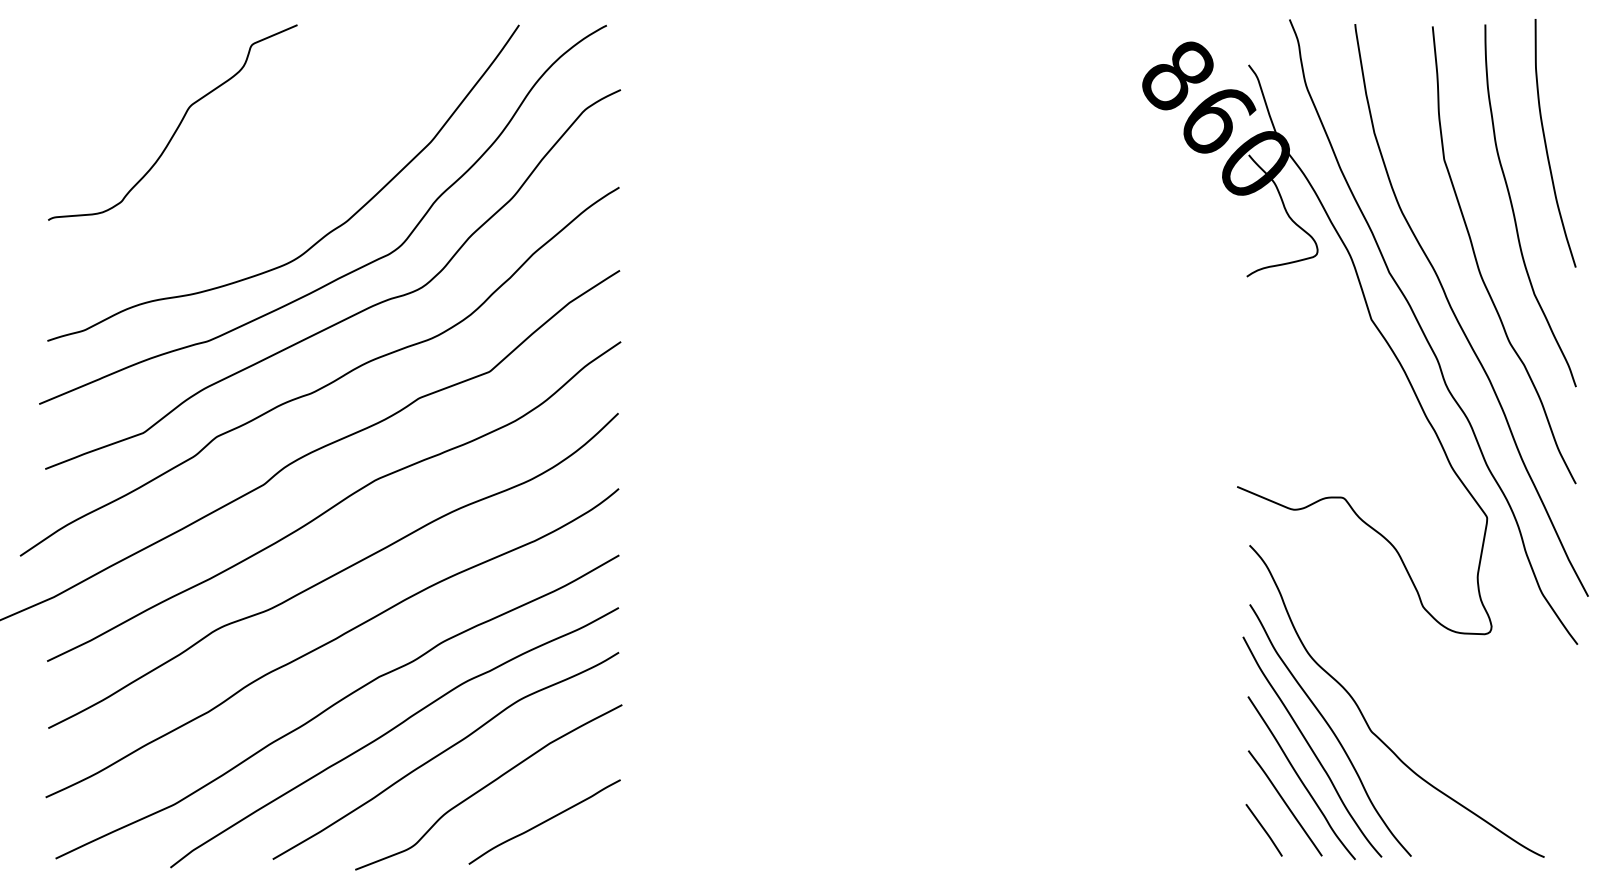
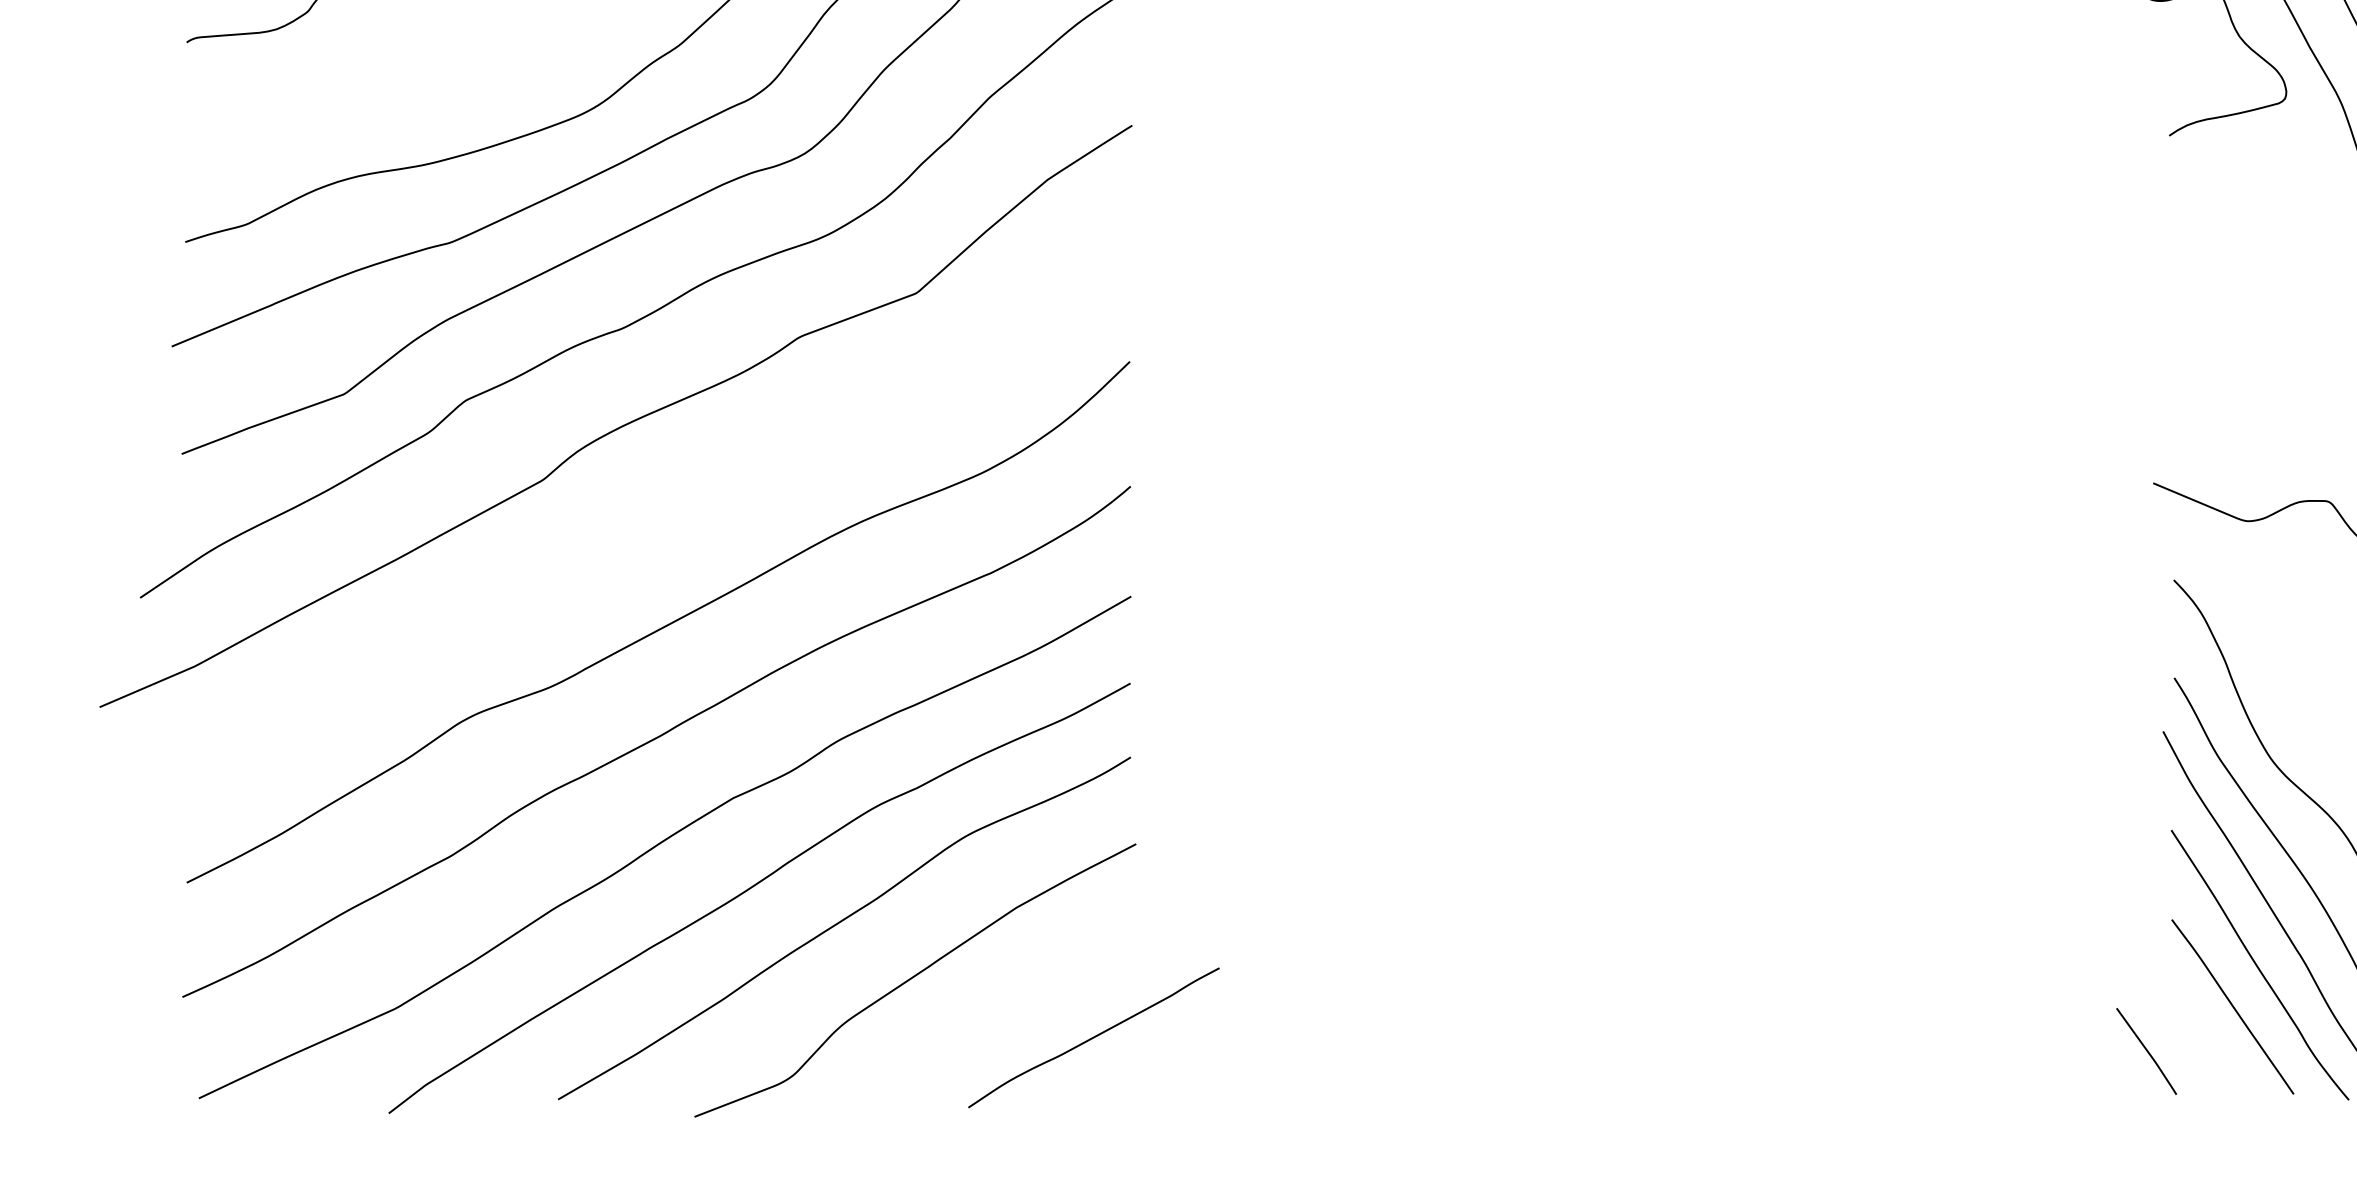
curve: (336, 503) -> (663, 510), removed
curve: (544, 821) -> (1093, 1036), moved
line: (1263, 830) -> (2145, 1051), moved

